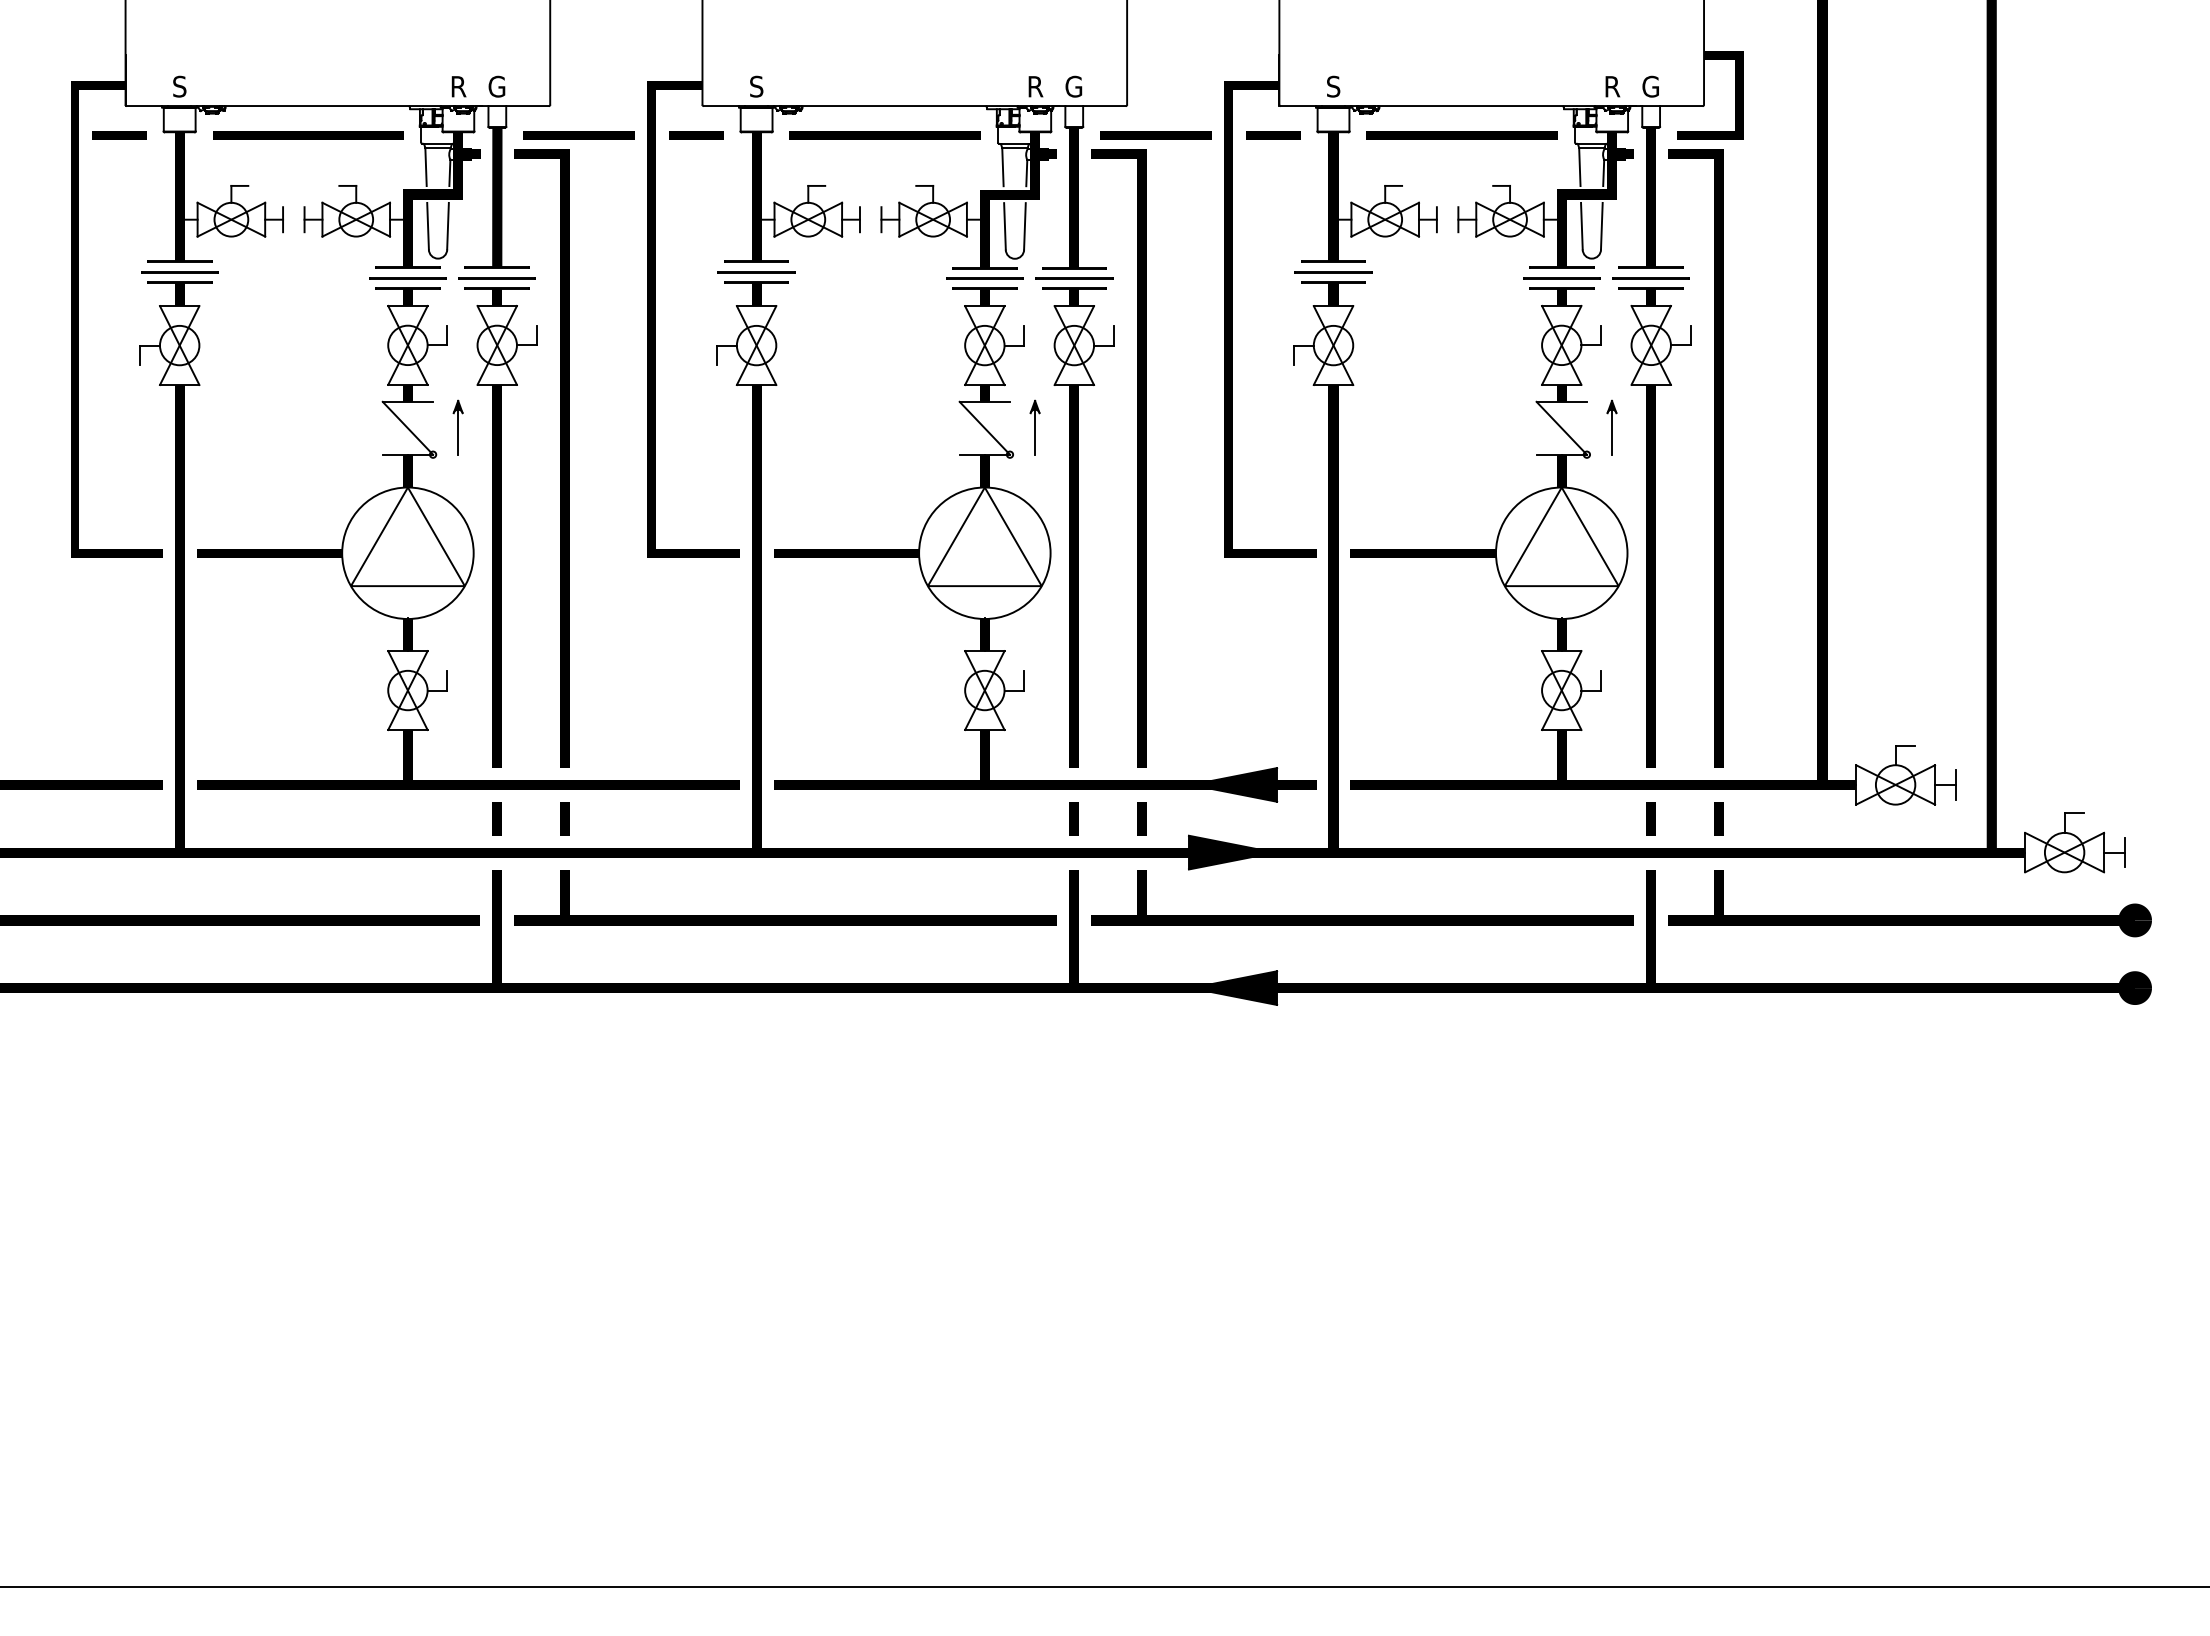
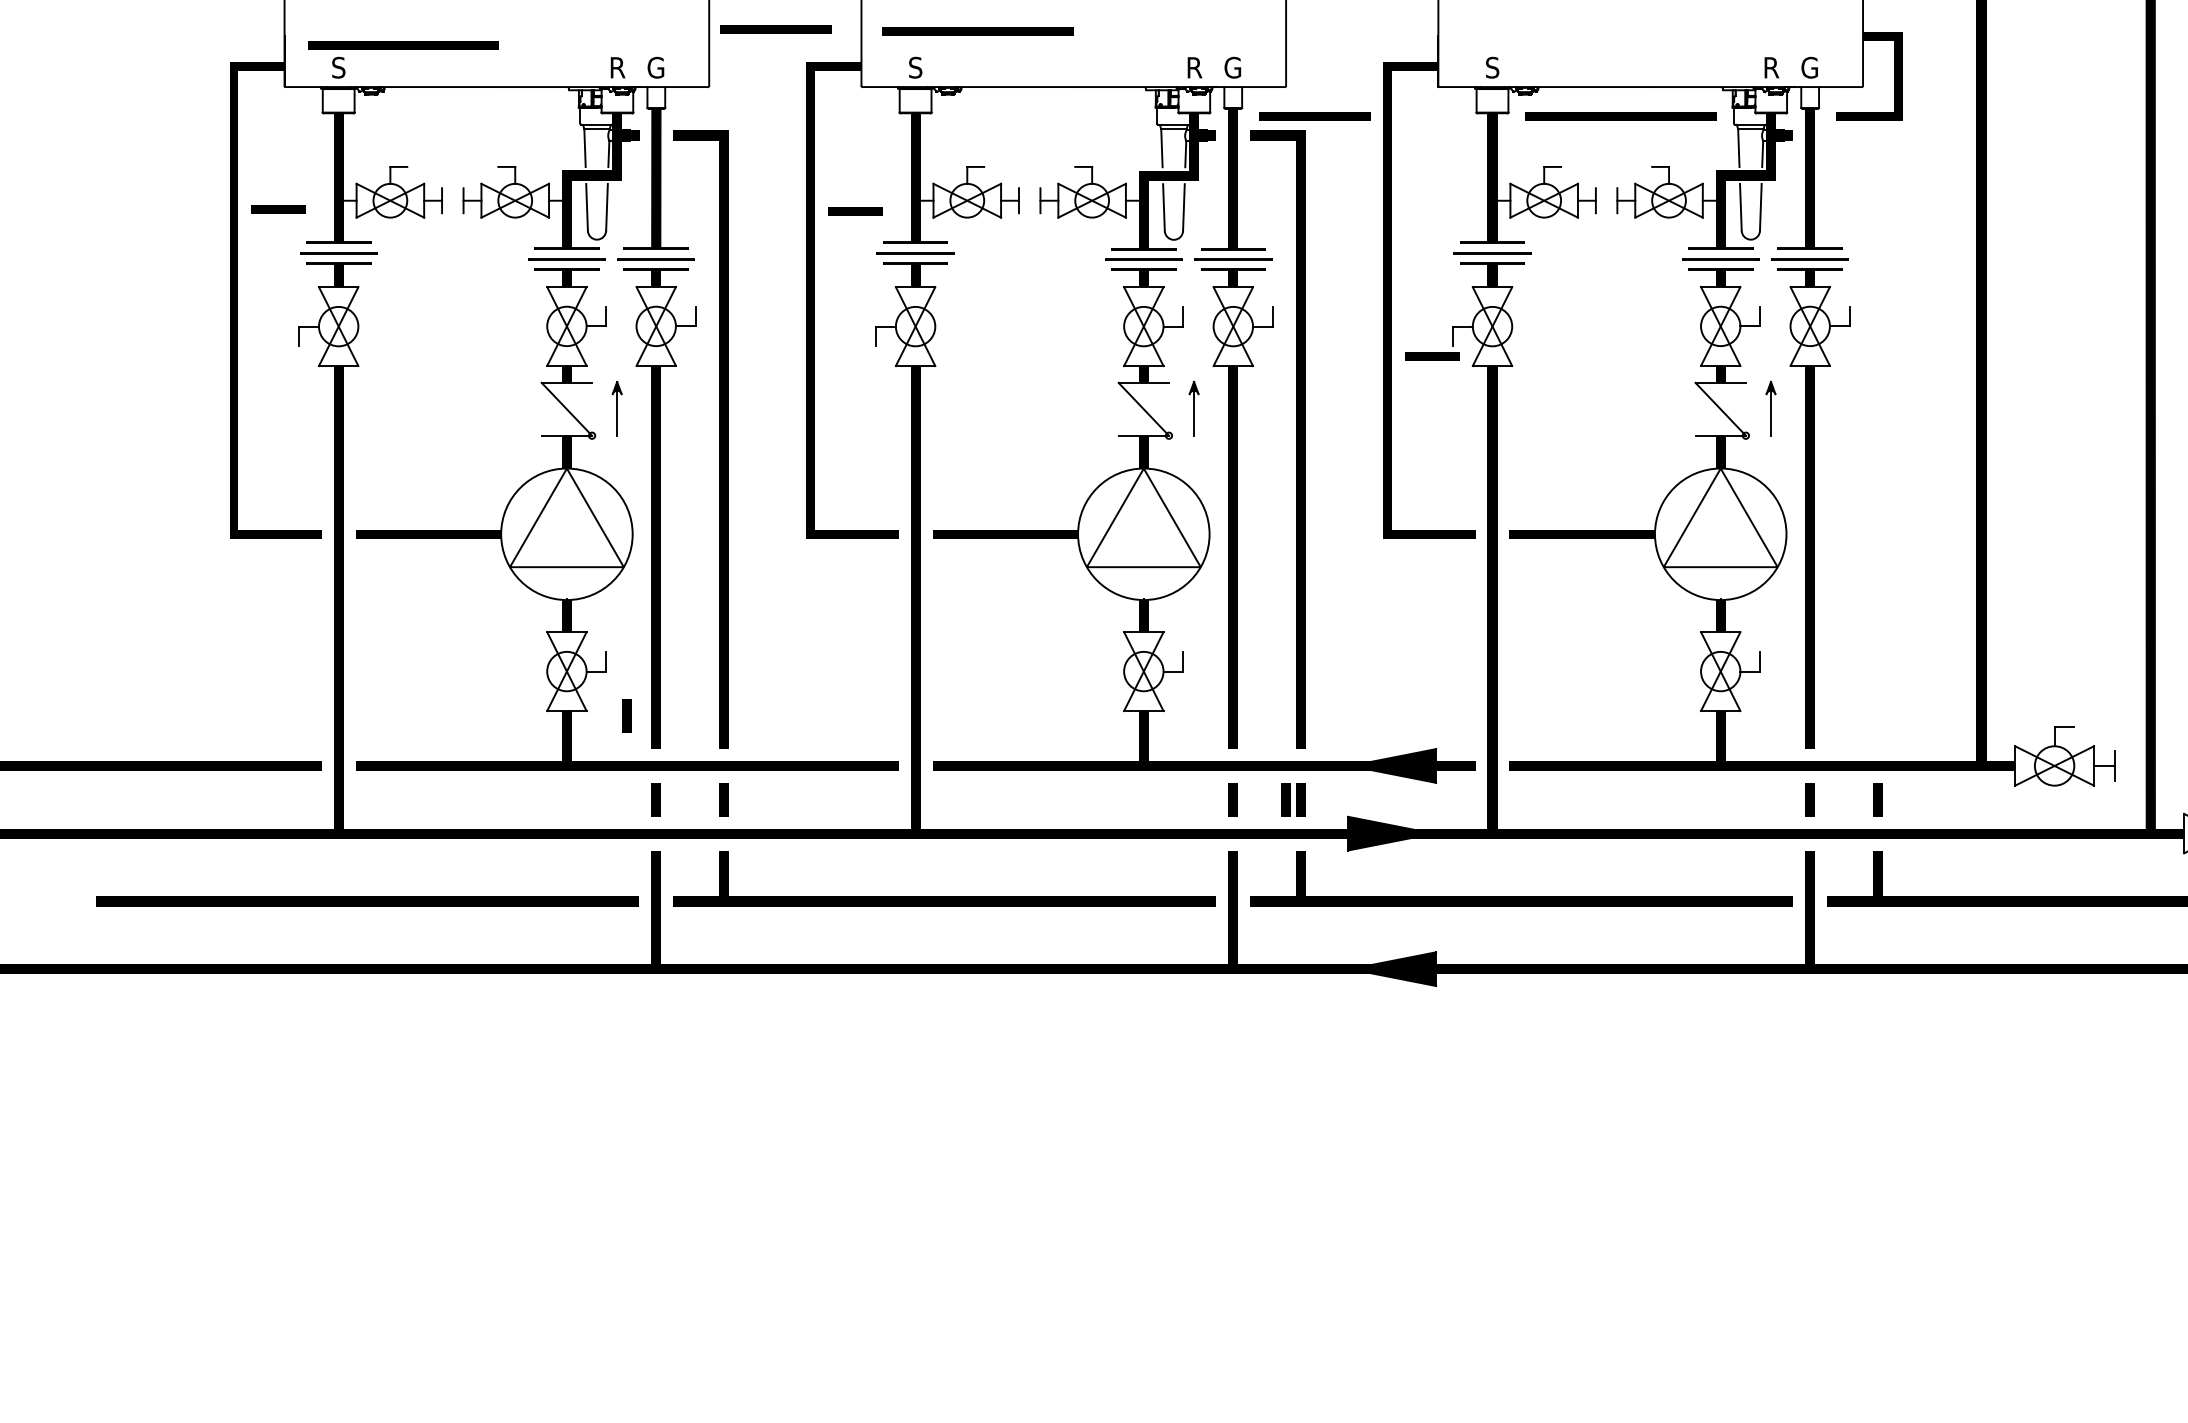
line: (119, 135) -> (278, 209), moved
line: (308, 135) -> (403, 45), moved
line: (578, 135) -> (775, 29), moved
line: (696, 135) -> (855, 211), moved
line: (884, 135) -> (977, 31), moved
line: (1273, 135) -> (1432, 356), moved
line: (1714, 458) -> (1873, 439), removed
line: (467, 734) -> (626, 715), added
line: (1126, 818) -> (1285, 799), added

